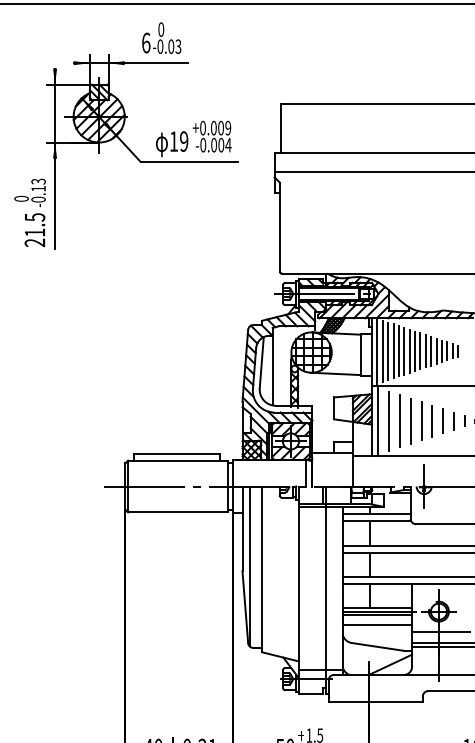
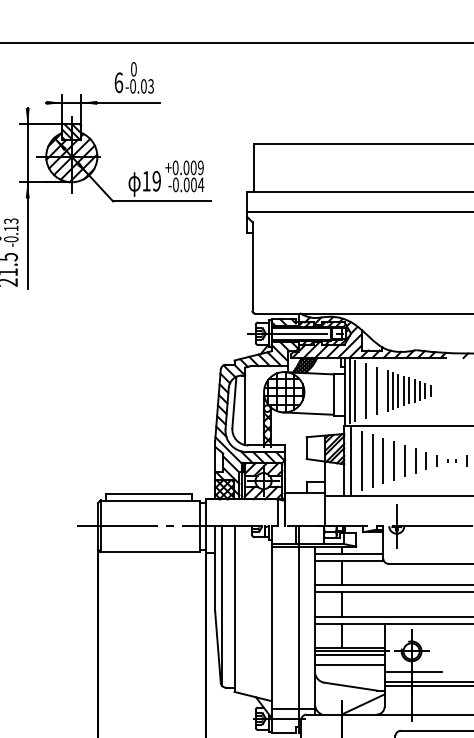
line: (388, 350) -> (361, 390), removed
line: (409, 350) -> (382, 390), removed
line: (398, 351) -> (371, 391), removed

